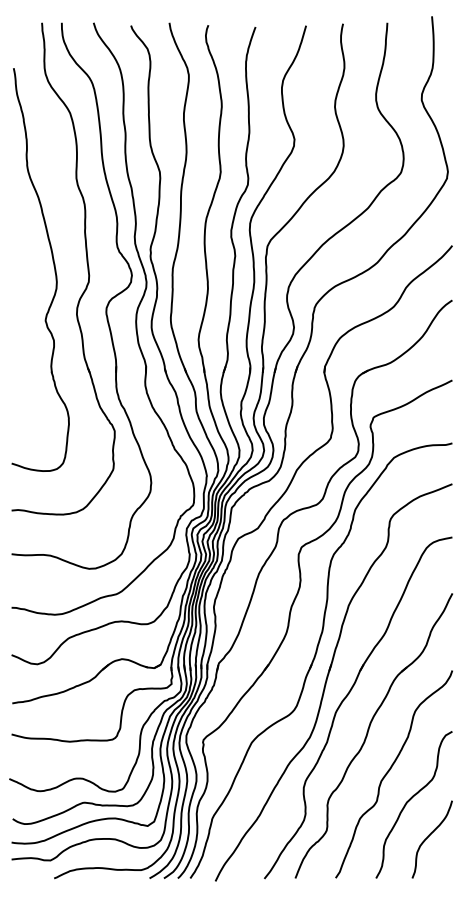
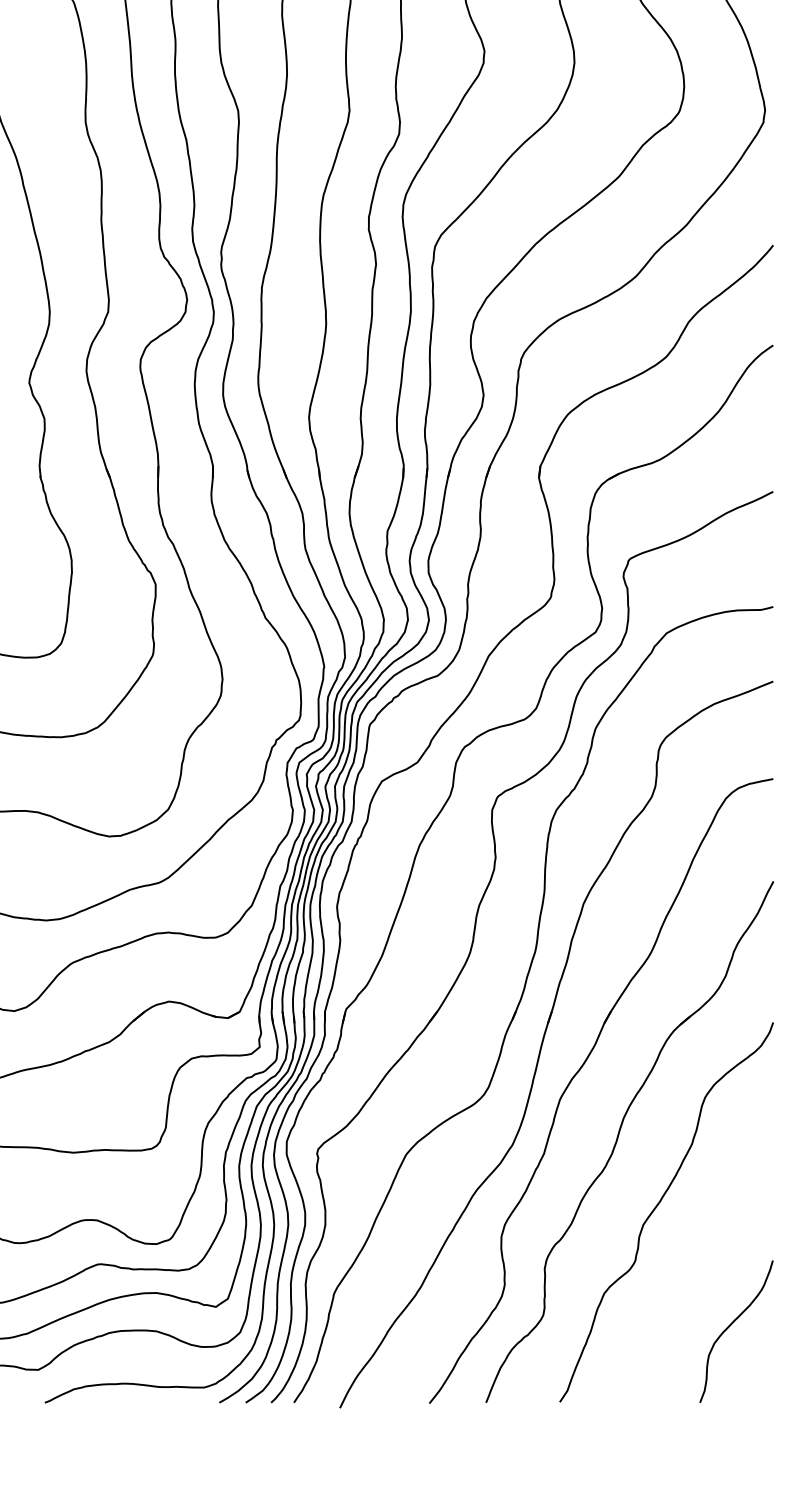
curve: (410, 800) -> (696, 1260), removed

